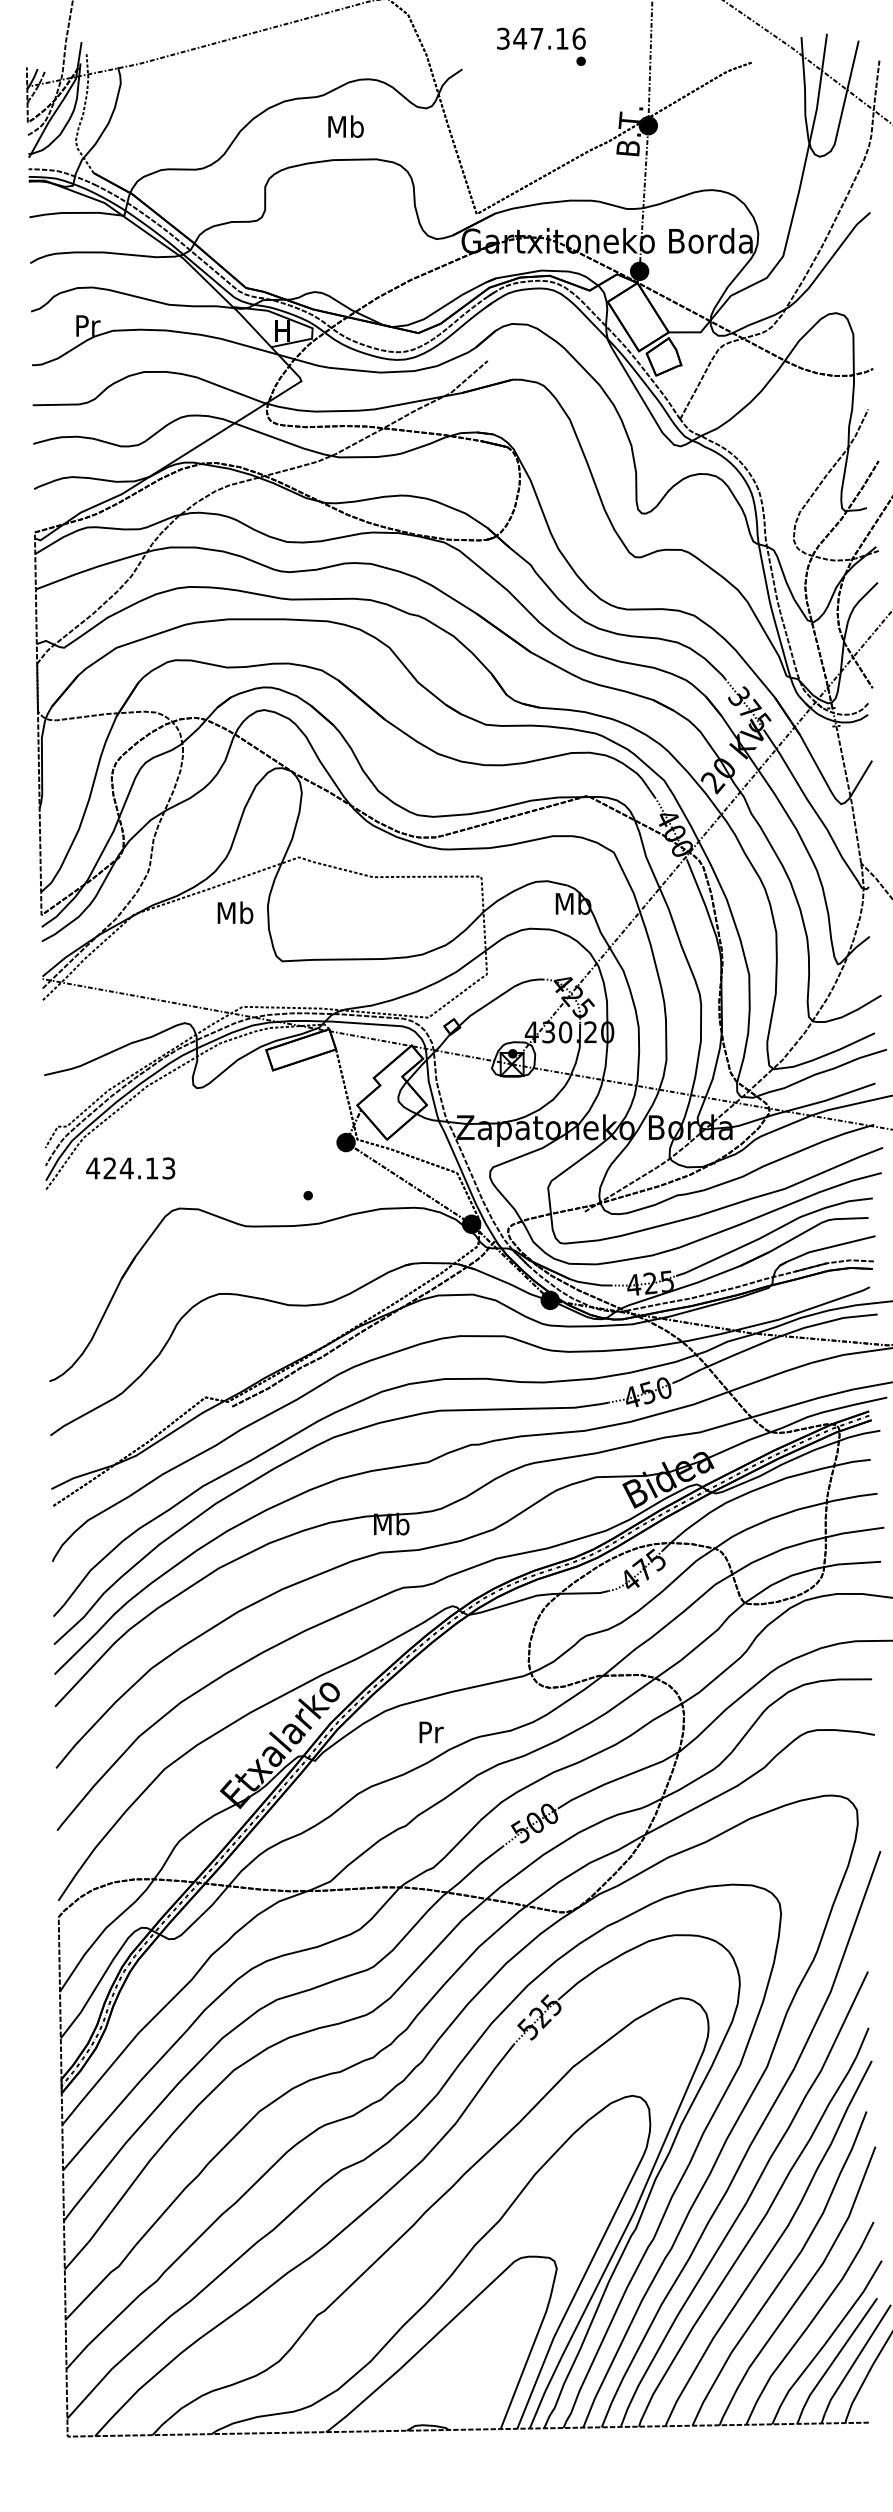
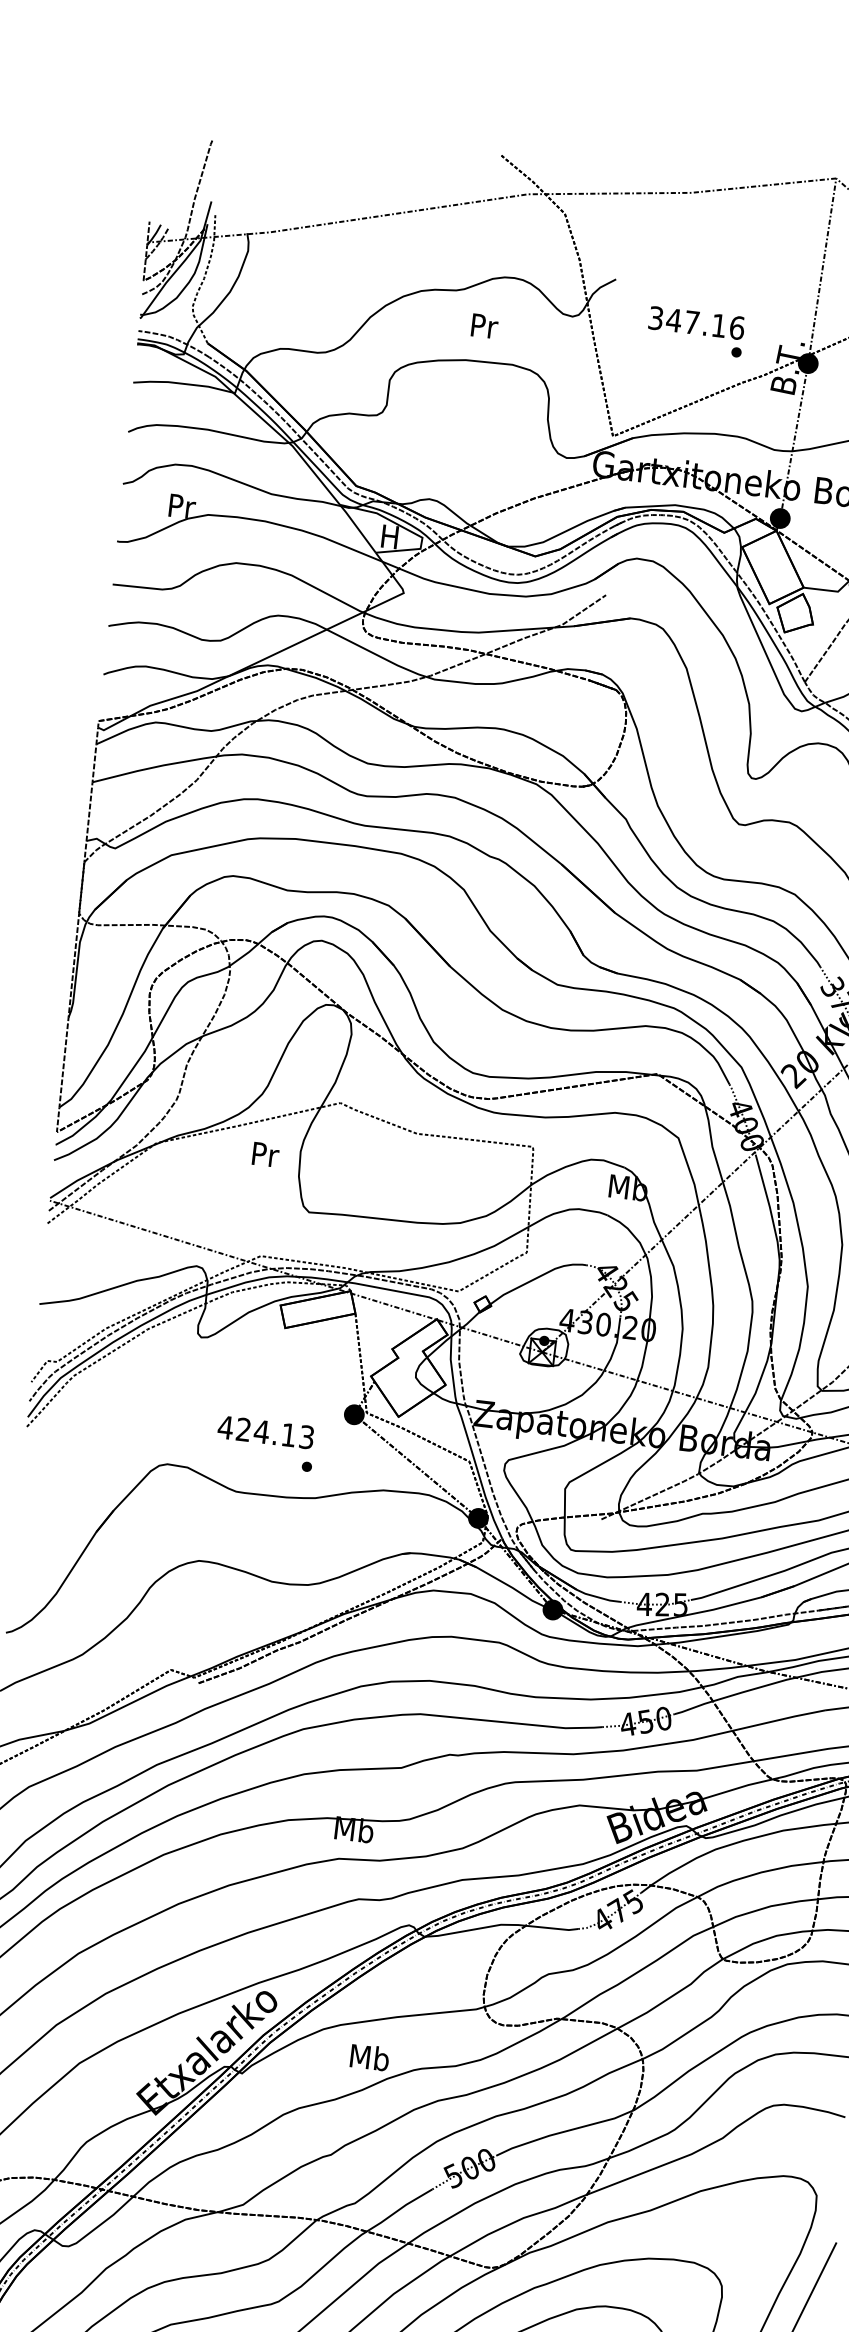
text: (541, 46) -> (695, 331), moved
text: (345, 126) -> (483, 325), Mb -> Pr
text: (235, 912) -> (265, 1154), Mb -> Pr
text: (130, 1168) -> (265, 1432), moved
text: (430, 1731) -> (369, 2056), Pr -> Mb

